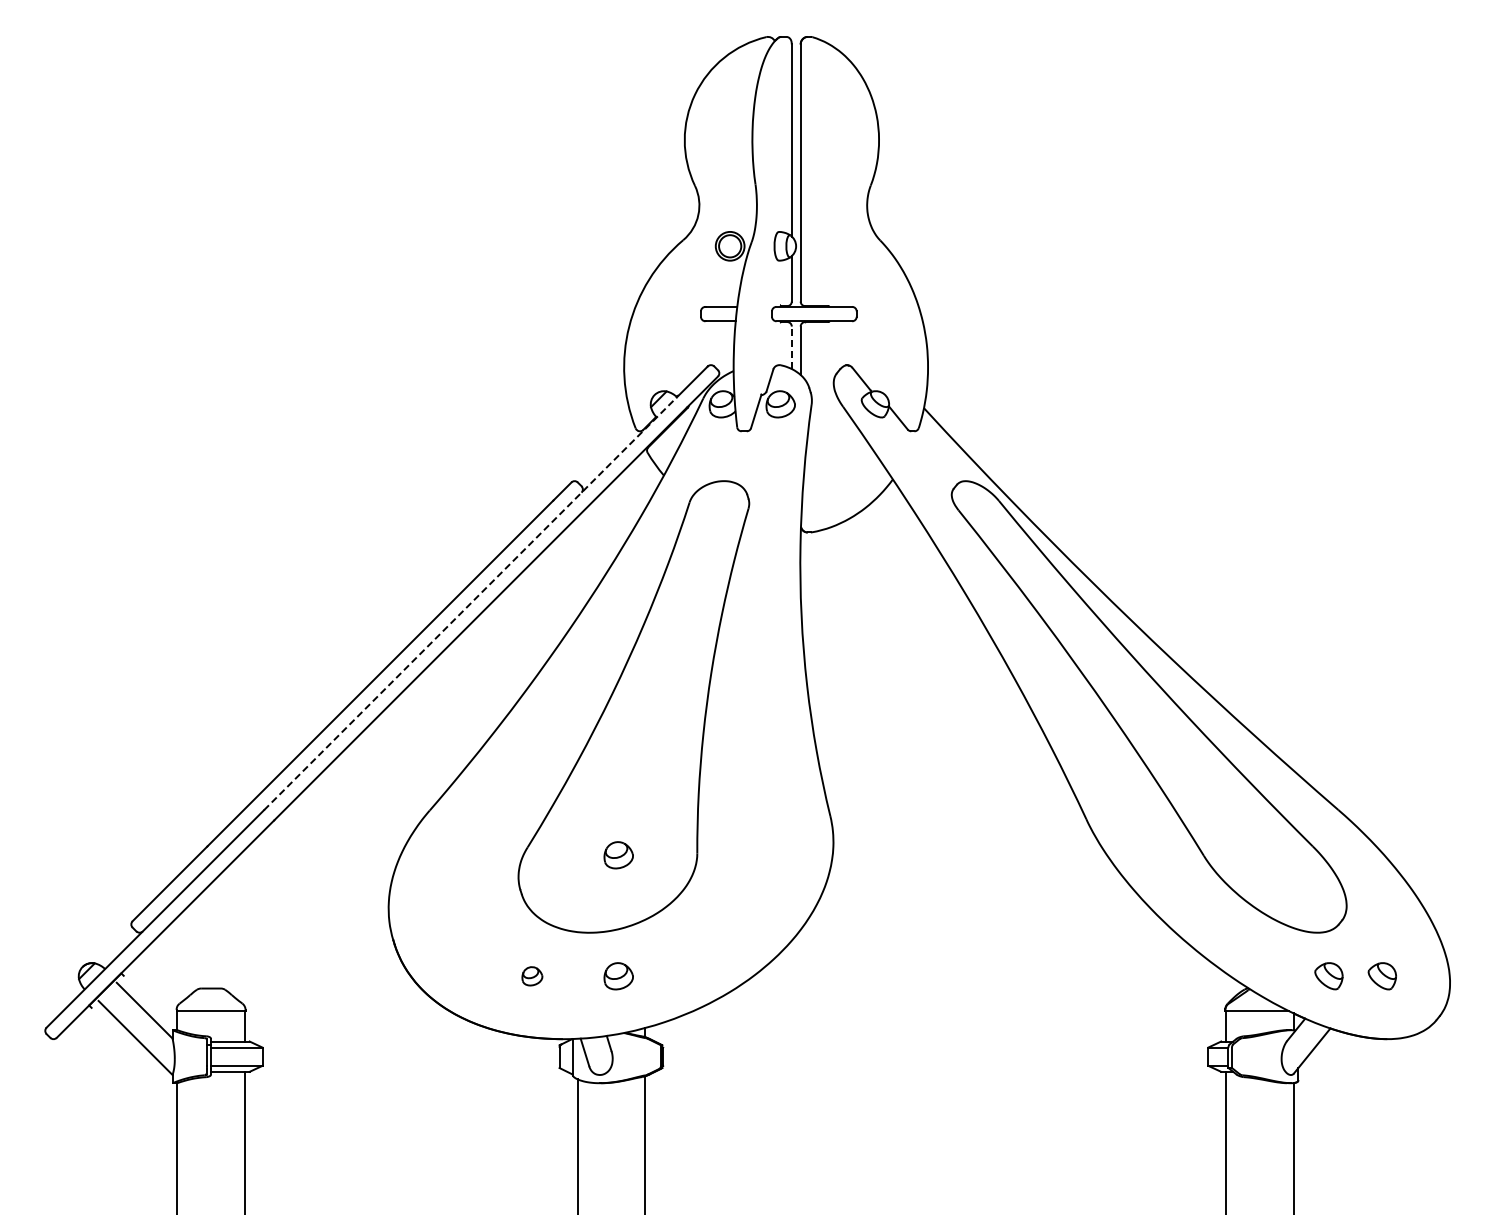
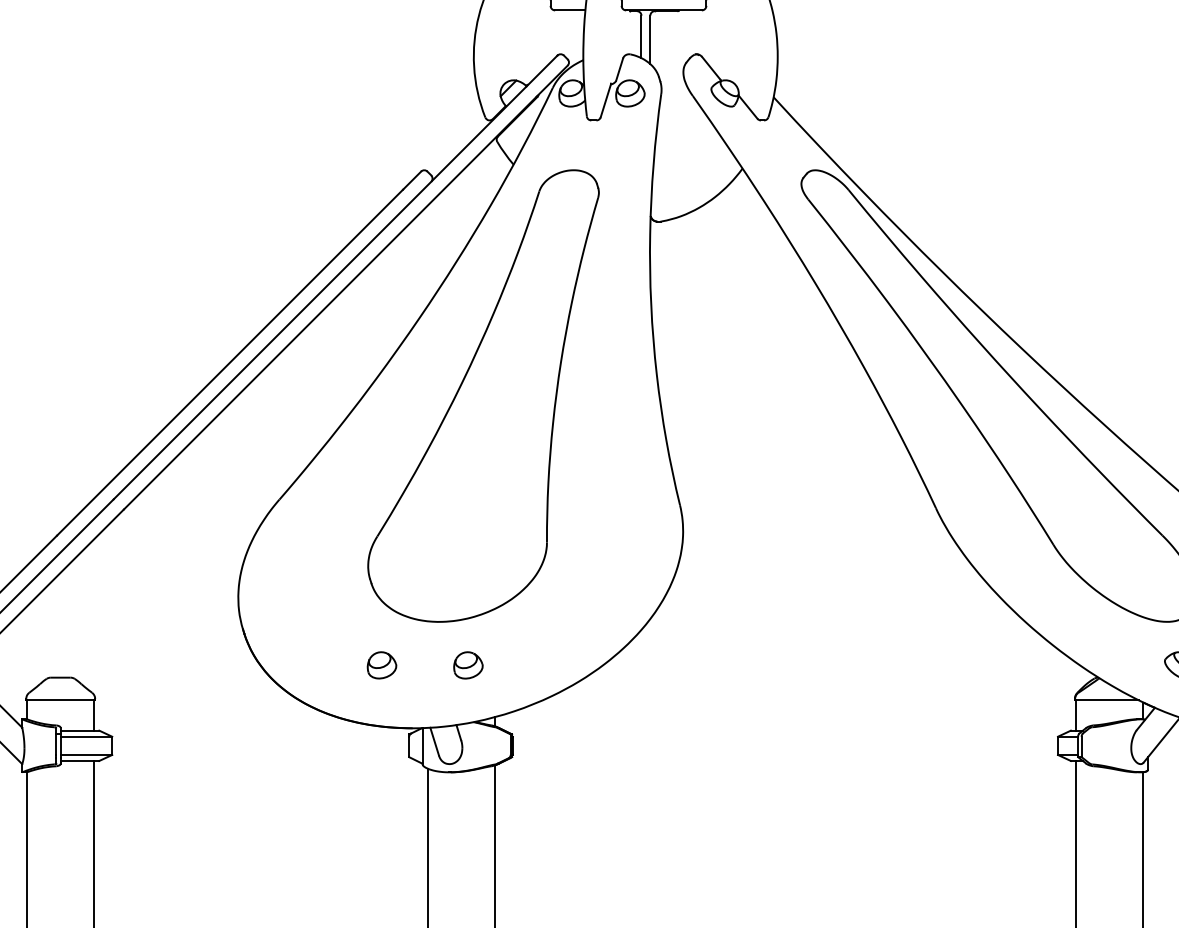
line: (791, 347) -> (641, 36), dashed -> solid
line: (470, 603) -> (320, 292), dashed -> solid
part: (618, 855) -> (468, 544), removed
part: (532, 976) -> (382, 665), size x1.43

